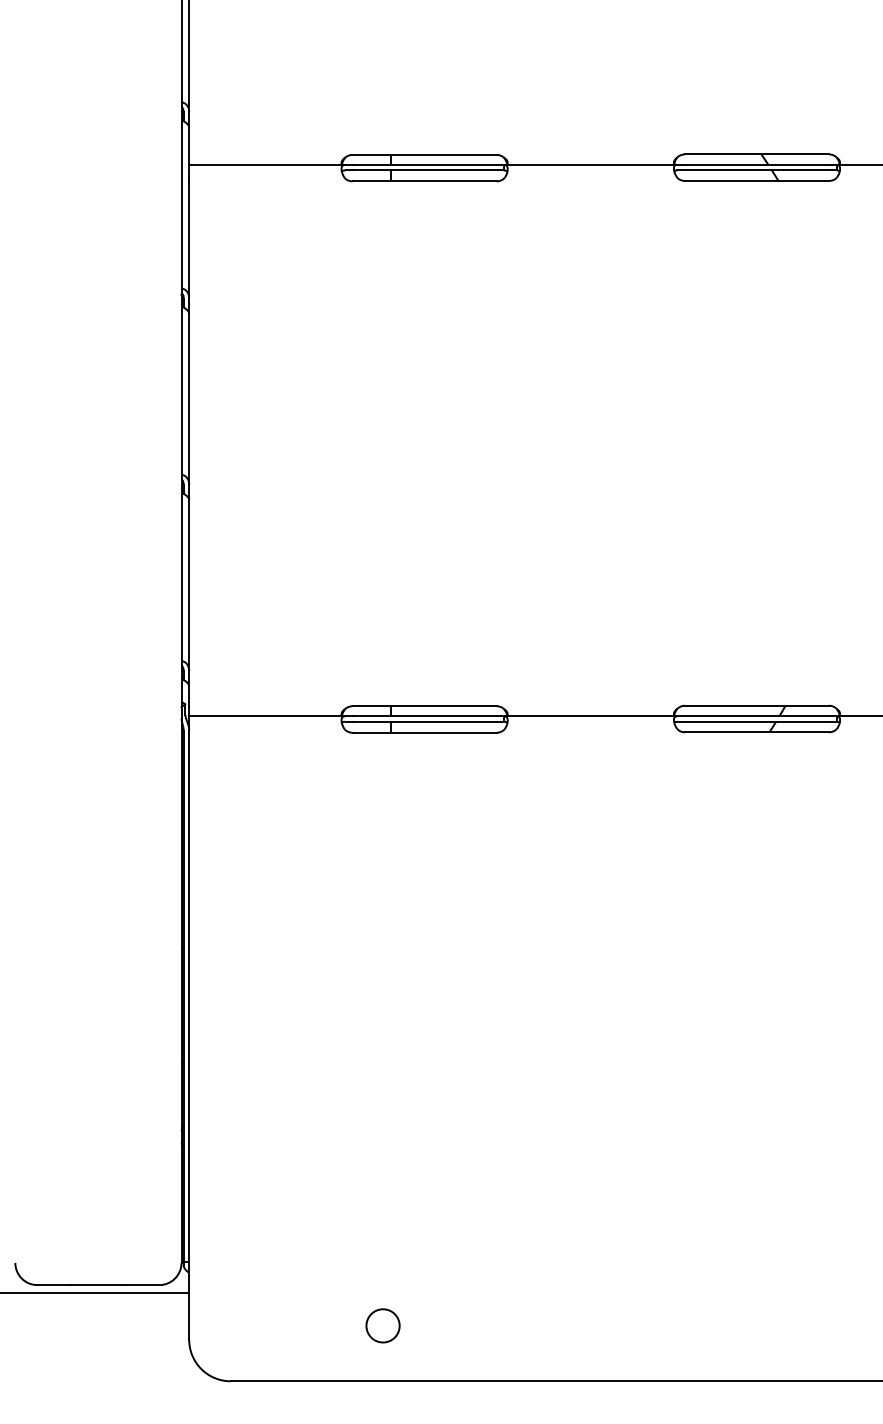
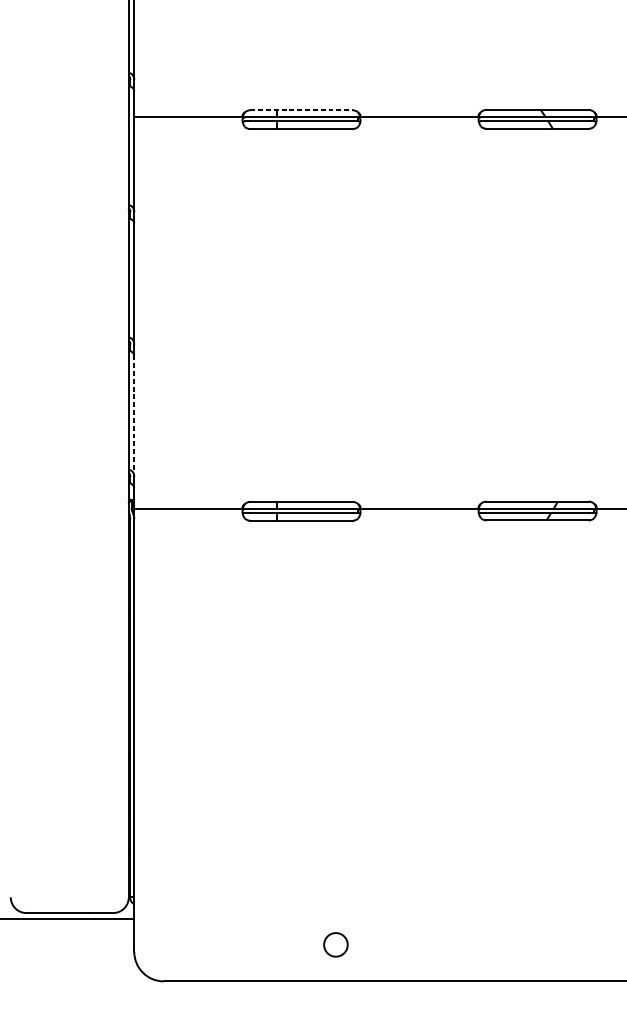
line: (425, 154) -> (302, 110), solid -> dashed
line: (189, 585) -> (134, 416), solid -> dashed
circle: (382, 1325) -> (335, 944), moved

